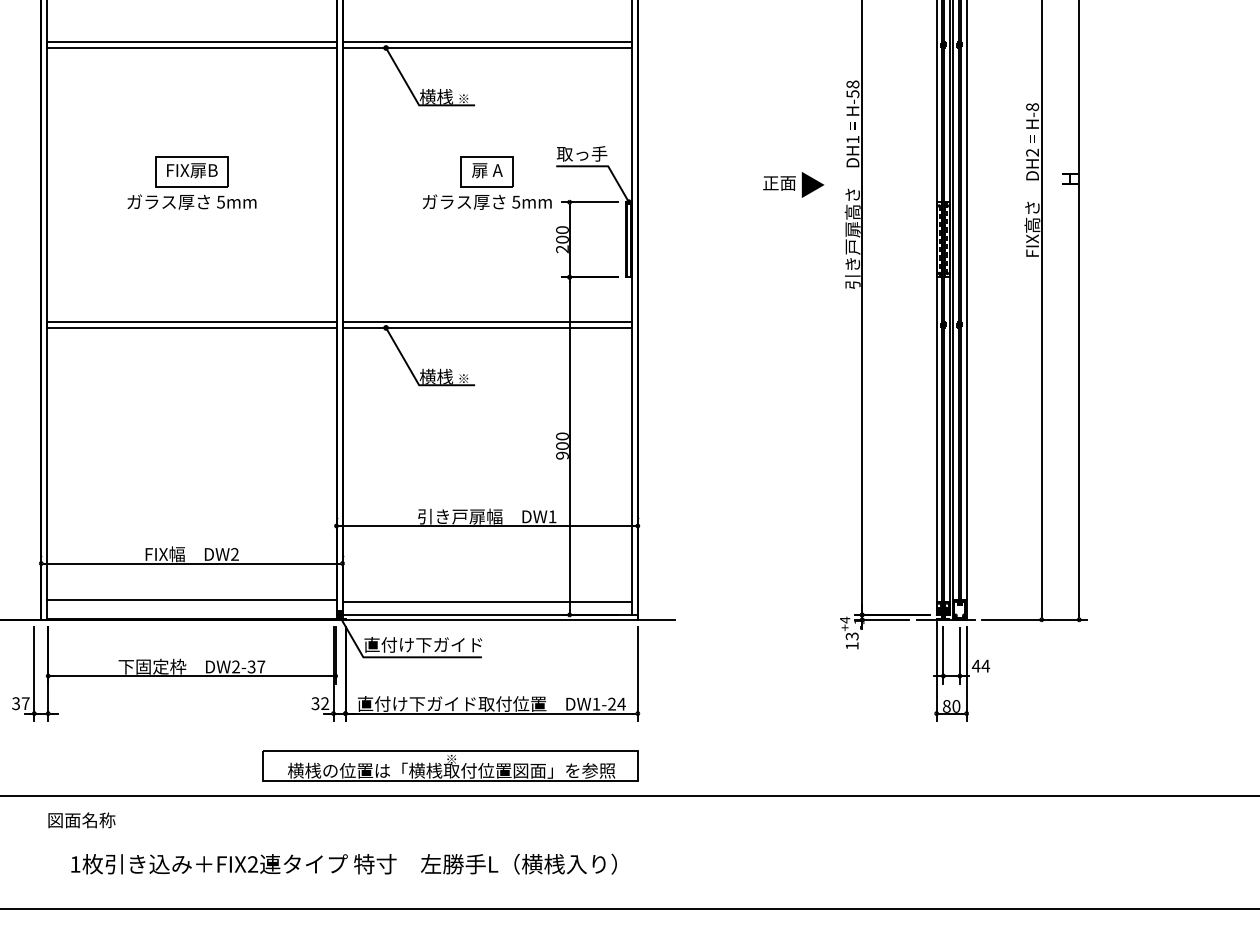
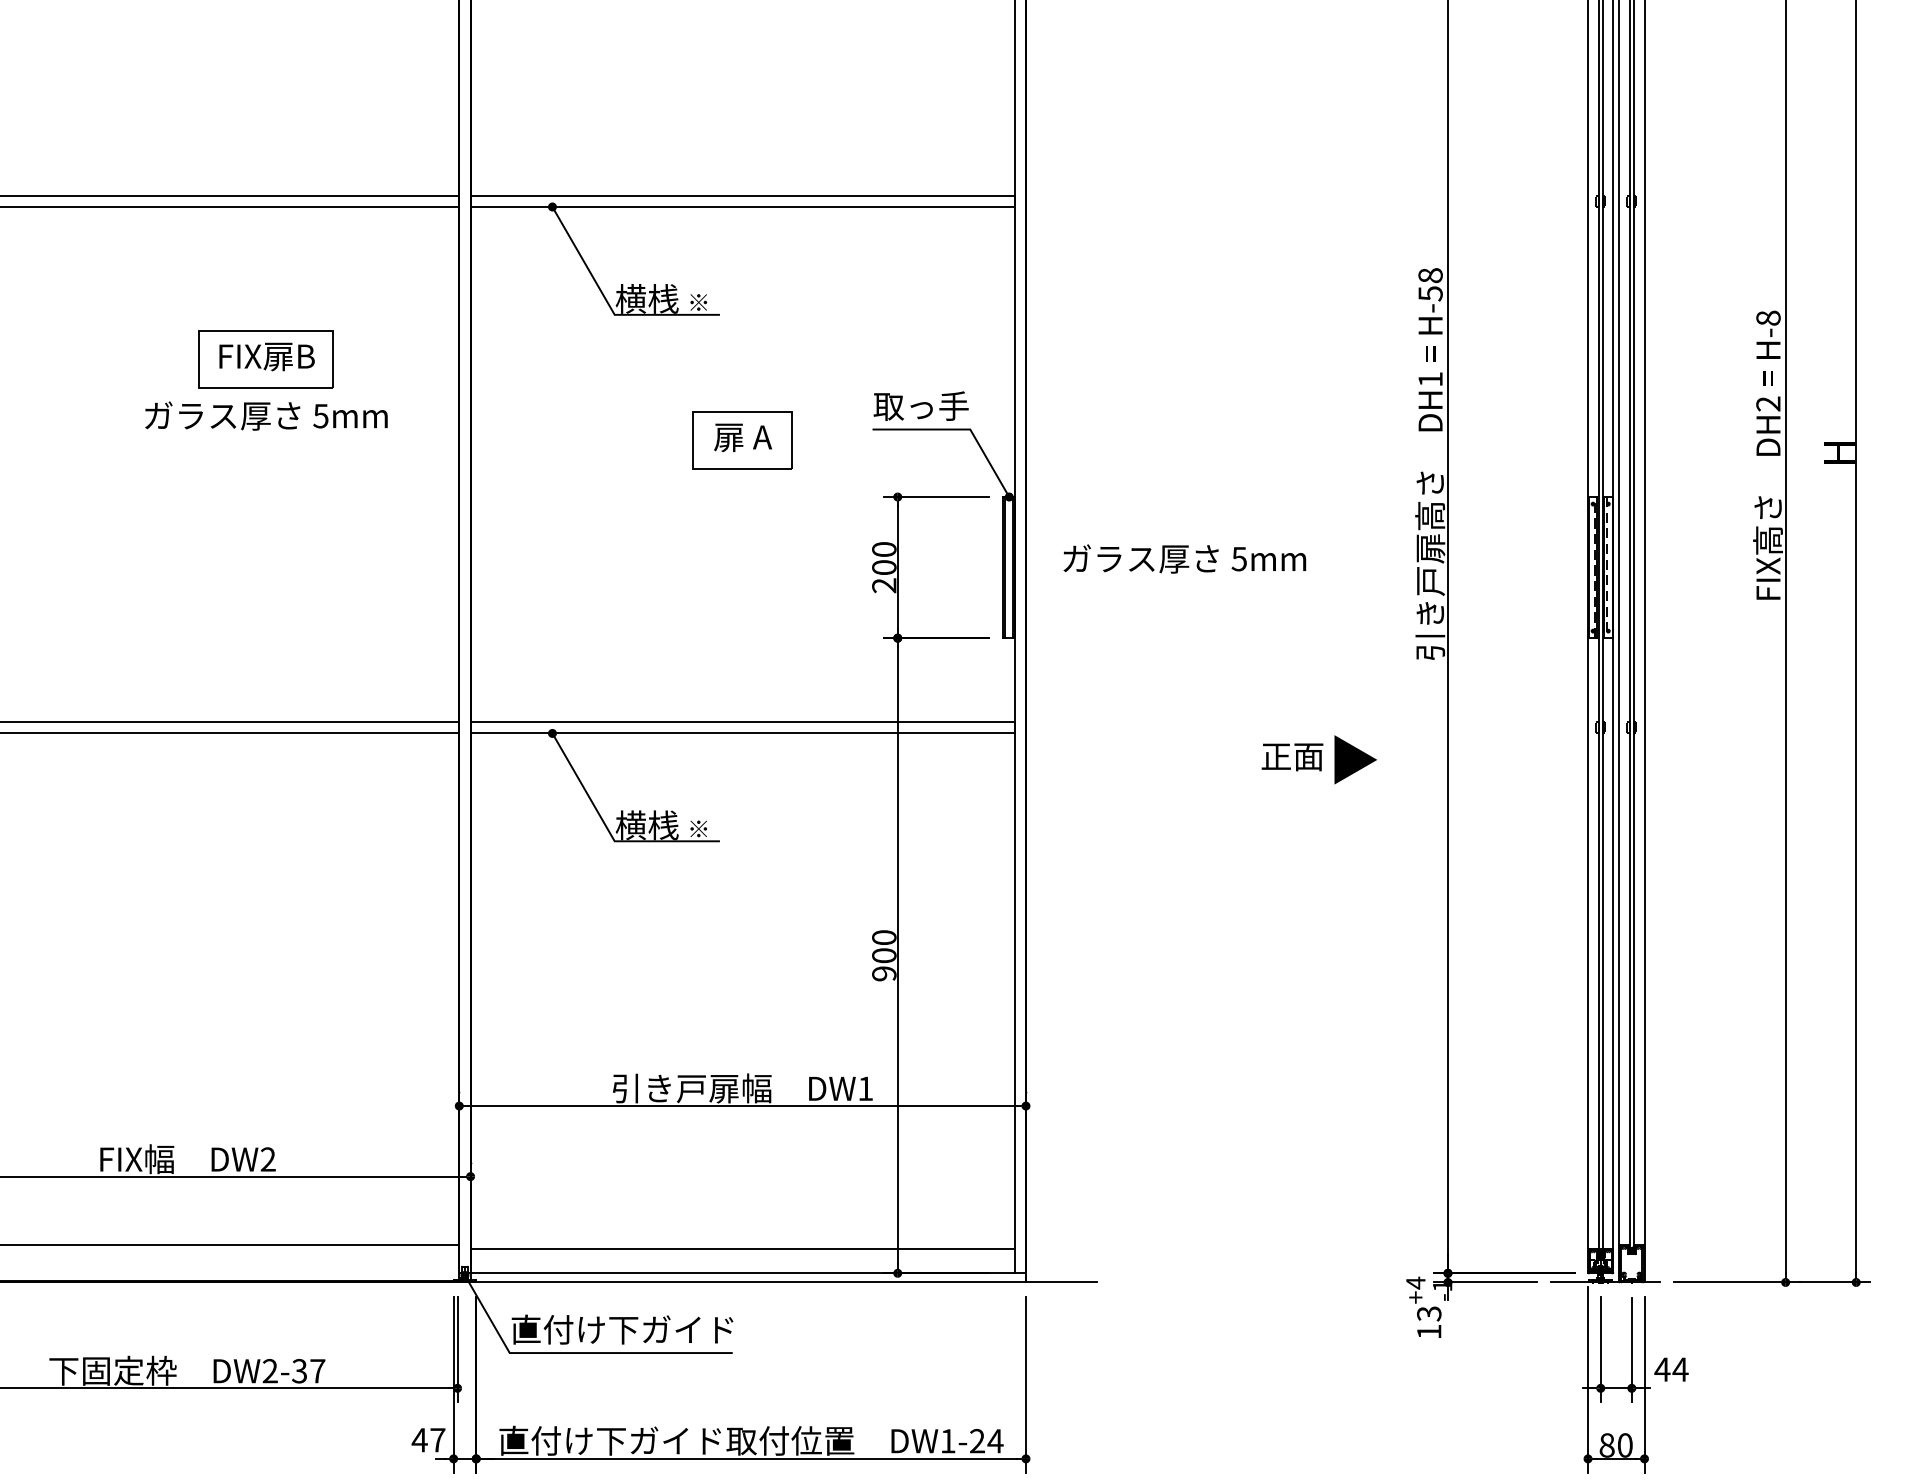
part: (191, 182) -> (265, 379), moved
text: (793, 184) -> (1318, 759), moved
text: (487, 201) -> (1185, 557), moved
text: (320, 703) -> (429, 1439), 32 -> 47

